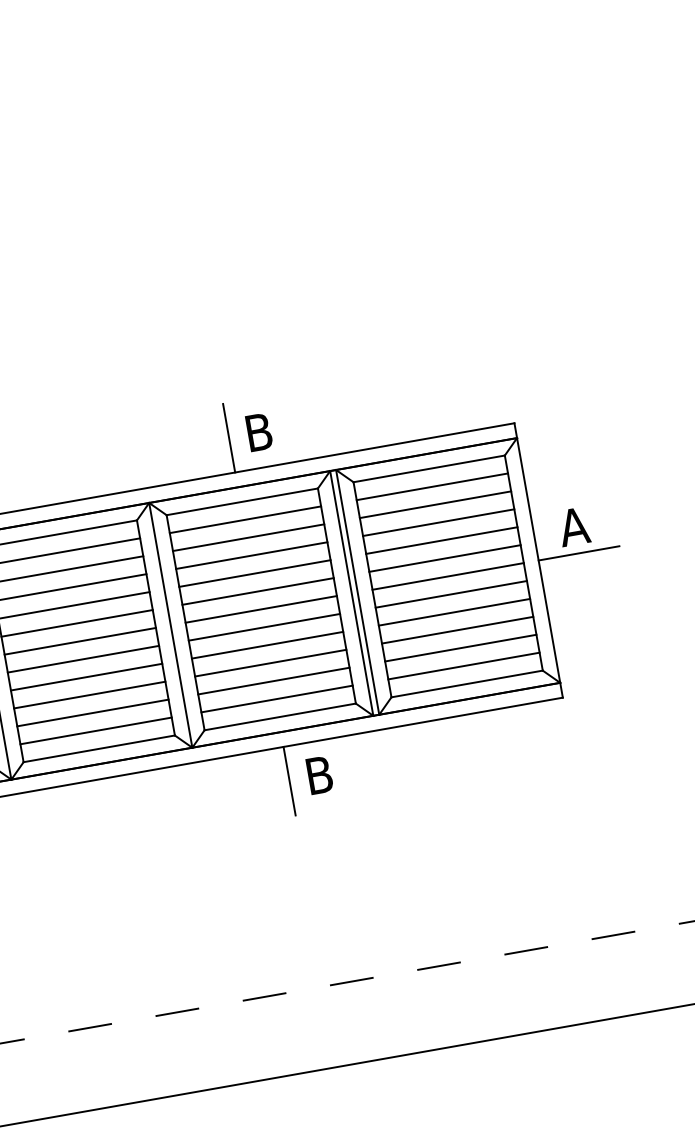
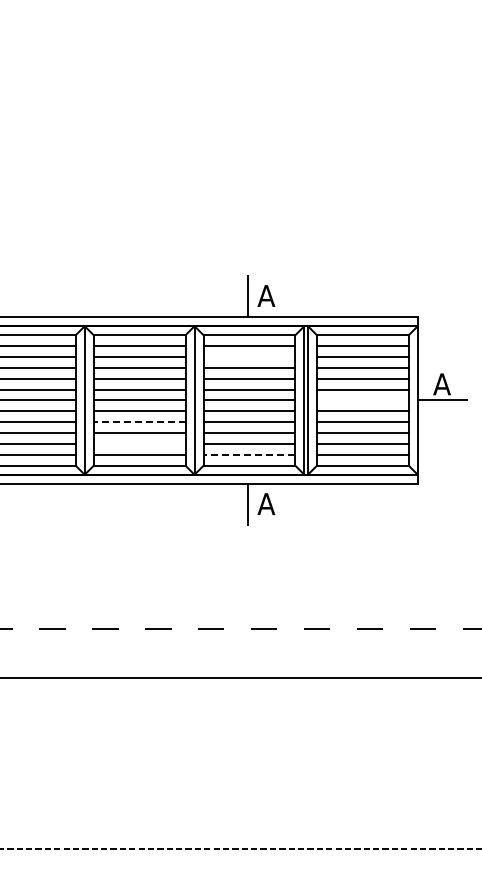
text: (258, 431) -> (266, 295), B -> A
line: (248, 536) -> (249, 356), removed
line: (447, 576) -> (362, 400), removed
line: (86, 677) -> (139, 422), solid -> dashed
line: (277, 698) -> (249, 454), solid -> dashed
line: (92, 712) -> (139, 443), removed
text: (319, 775) -> (266, 504), B -> A

